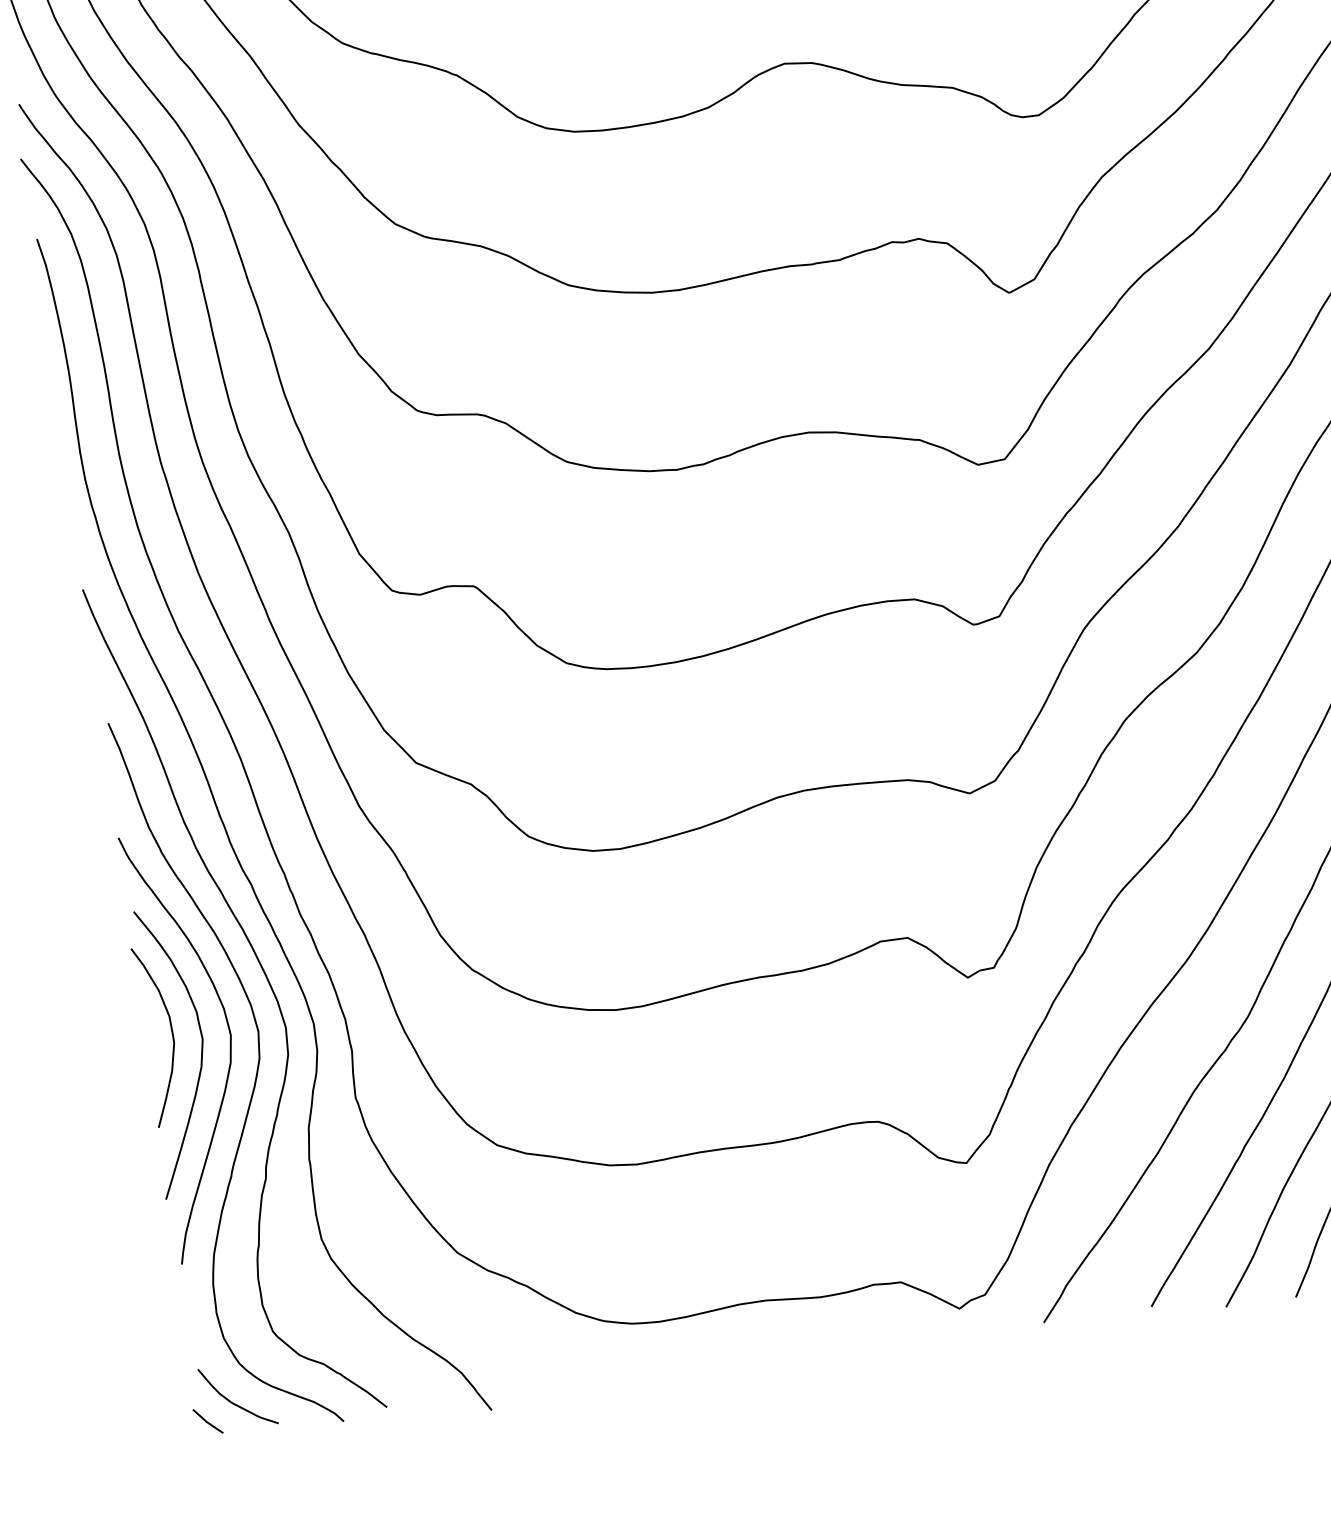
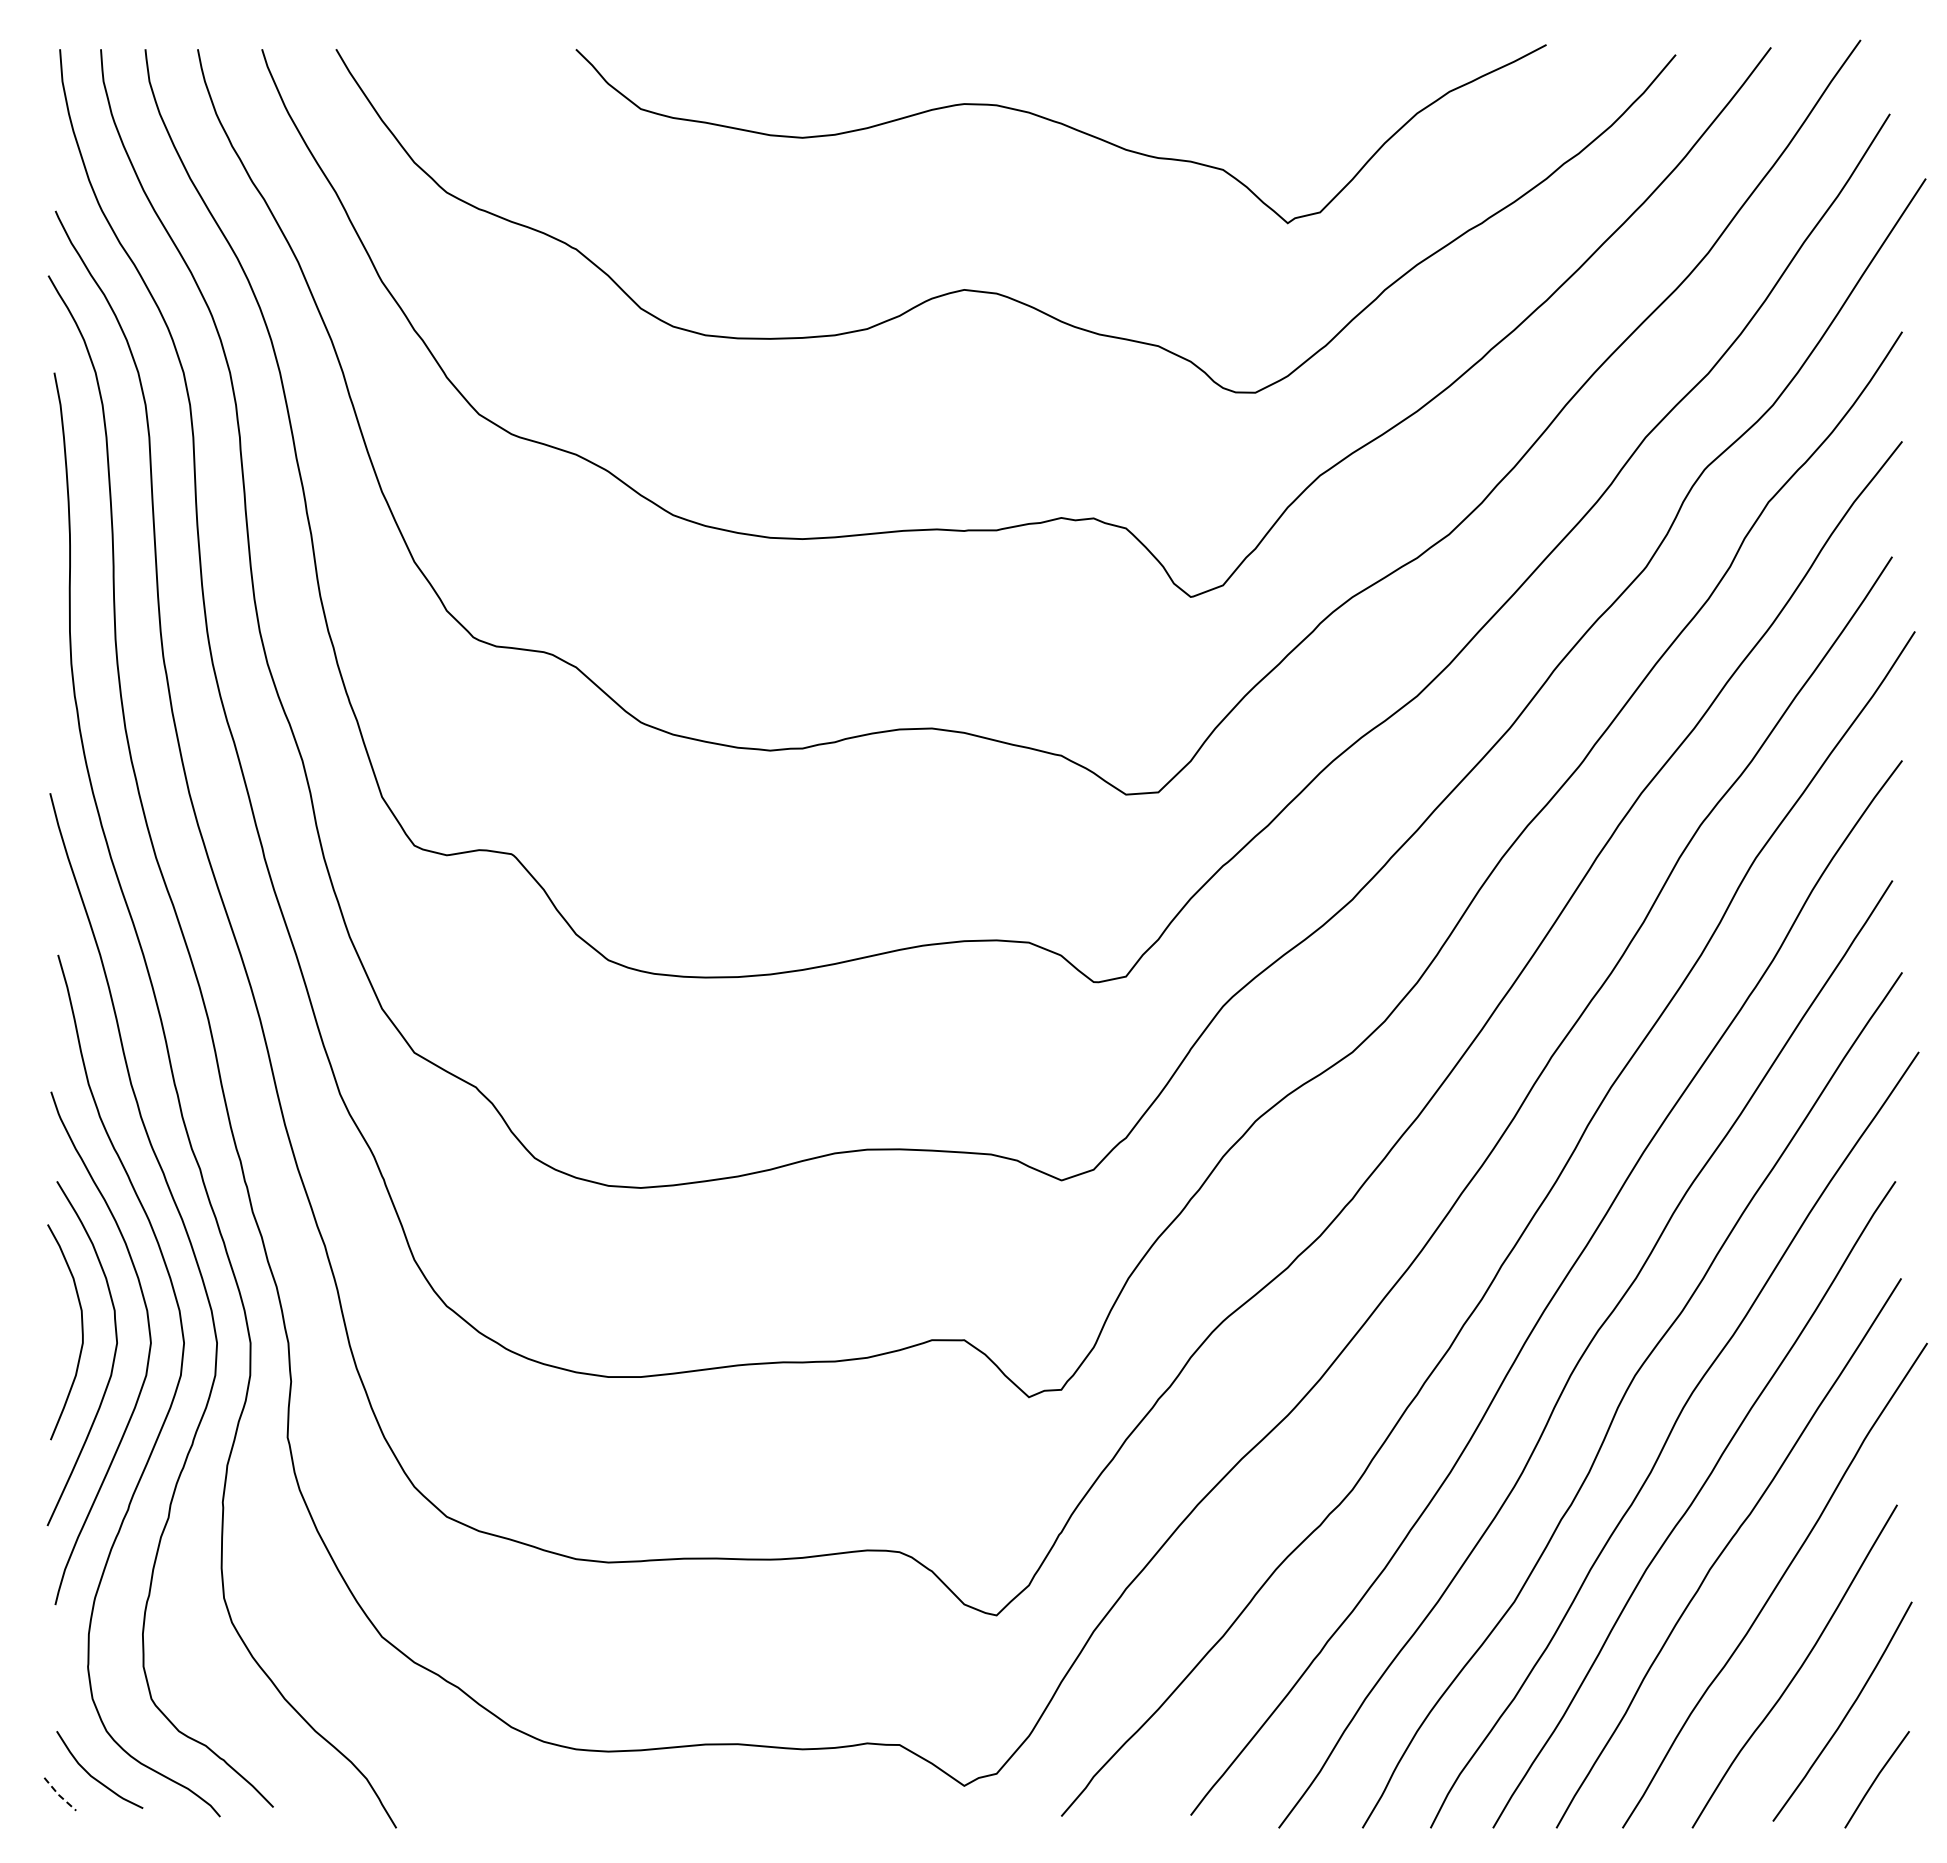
line: (206, 1421) -> (58, 1794), solid -> dashed

